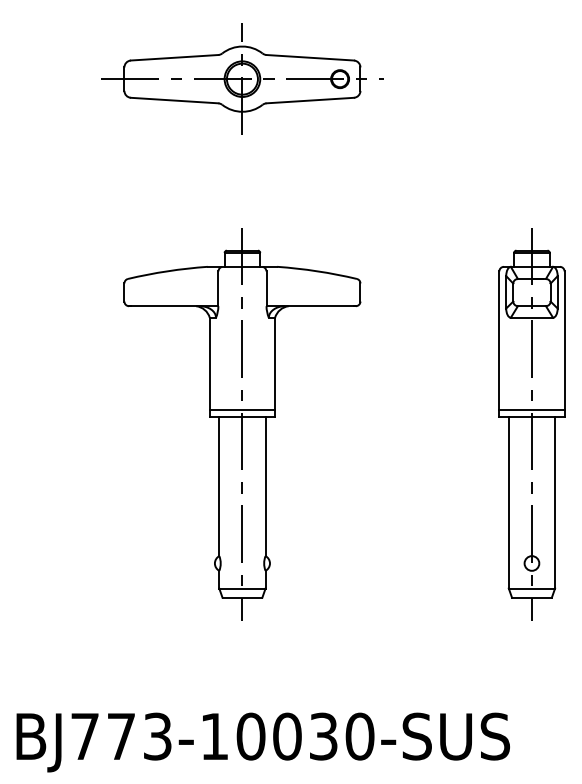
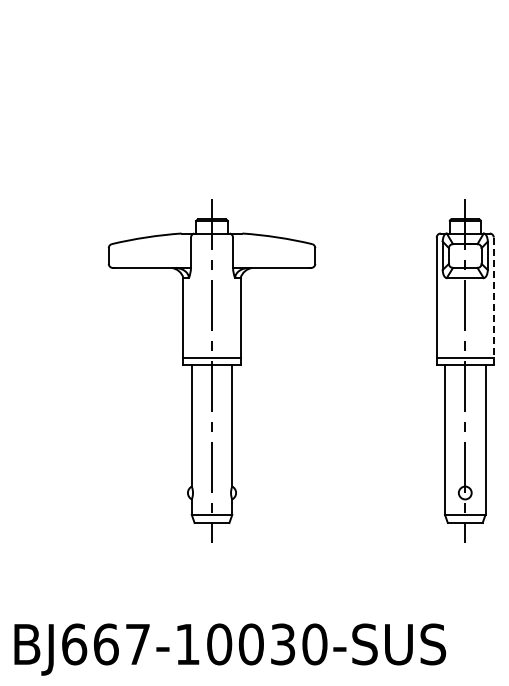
part: (242, 79) -> (212, 69), removed
line: (564, 344) -> (493, 301), solid -> dashed
text: (120, 736) -> (105, 644), BJ773-10030-SUS -> BJ667-10030-SUS

